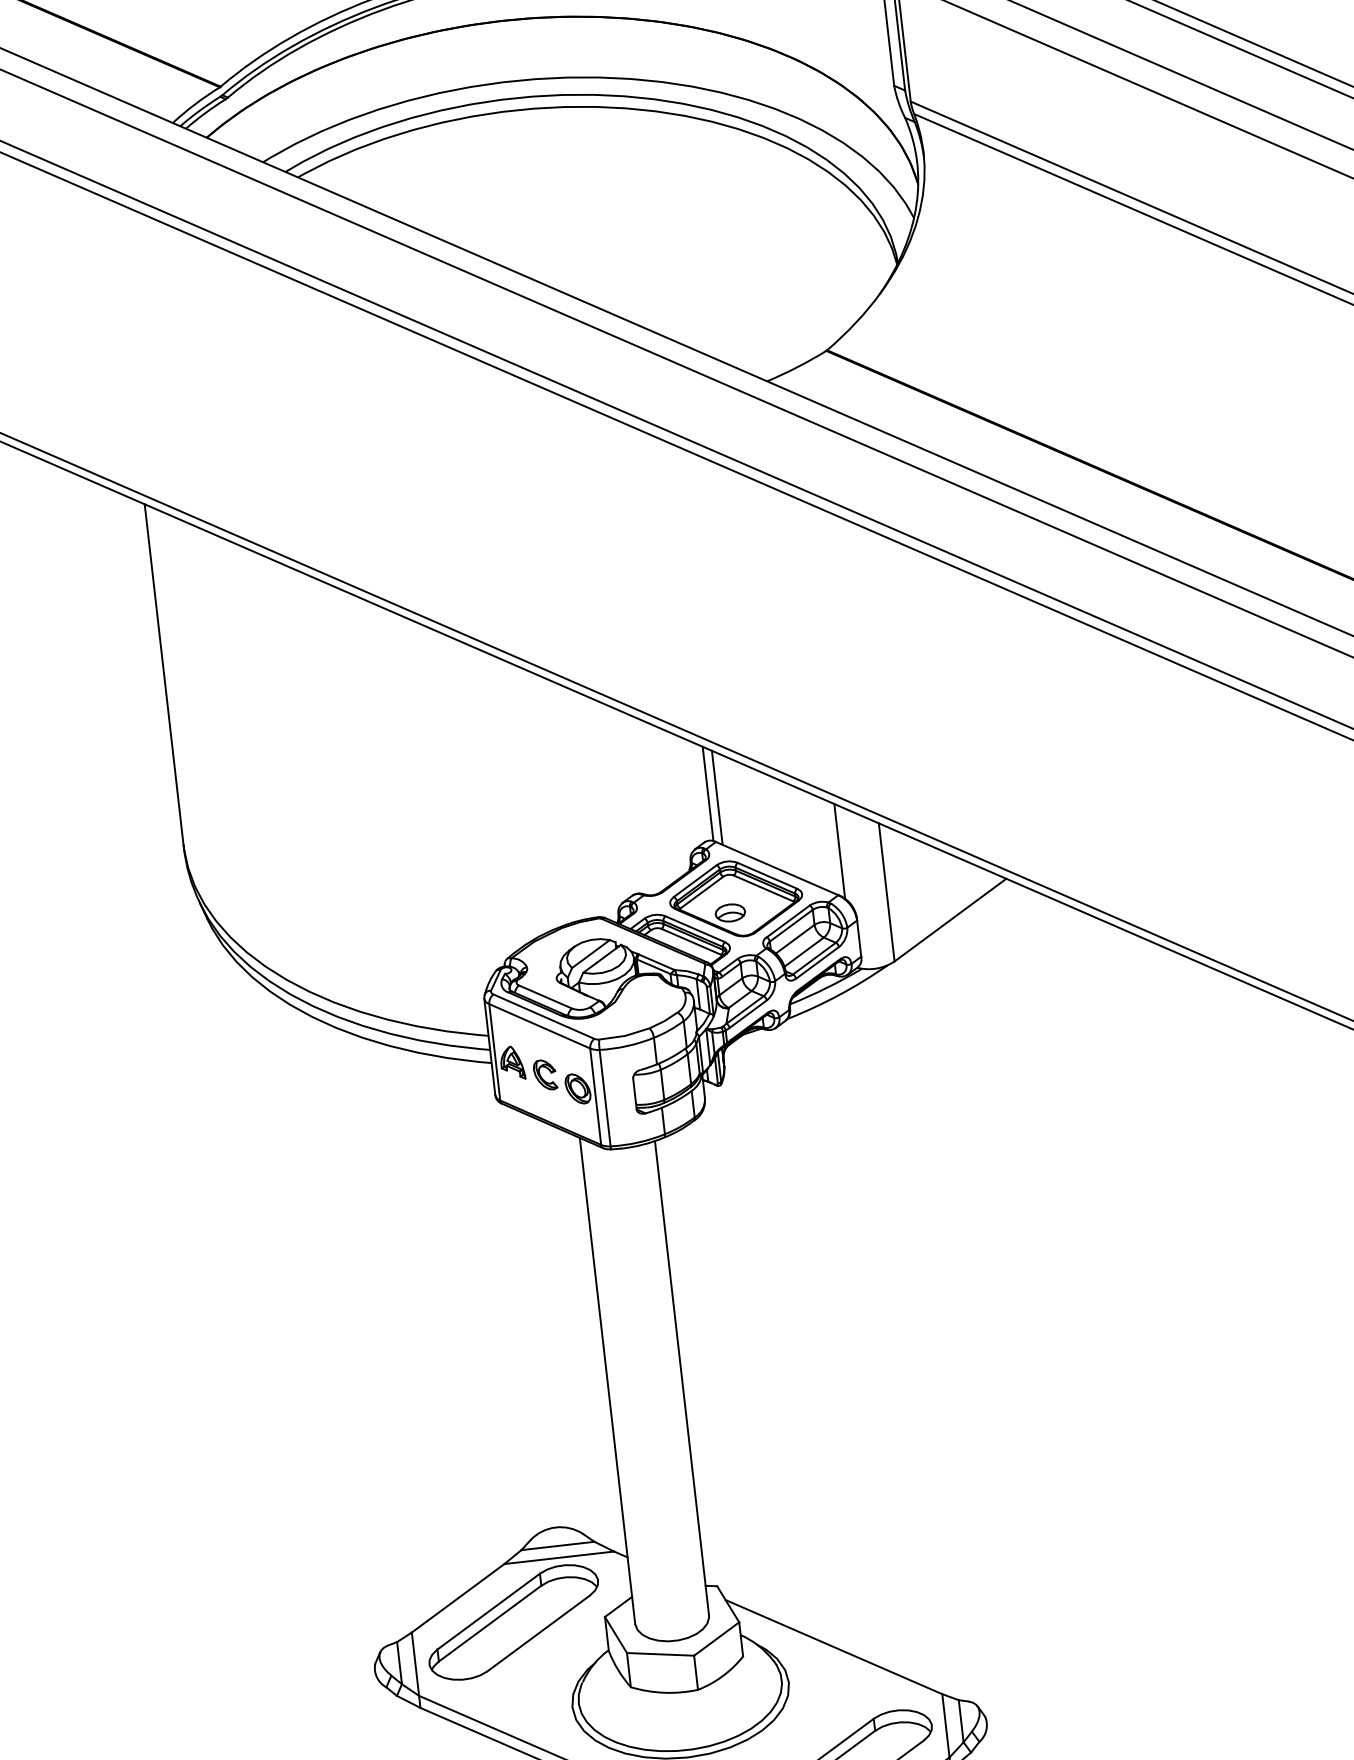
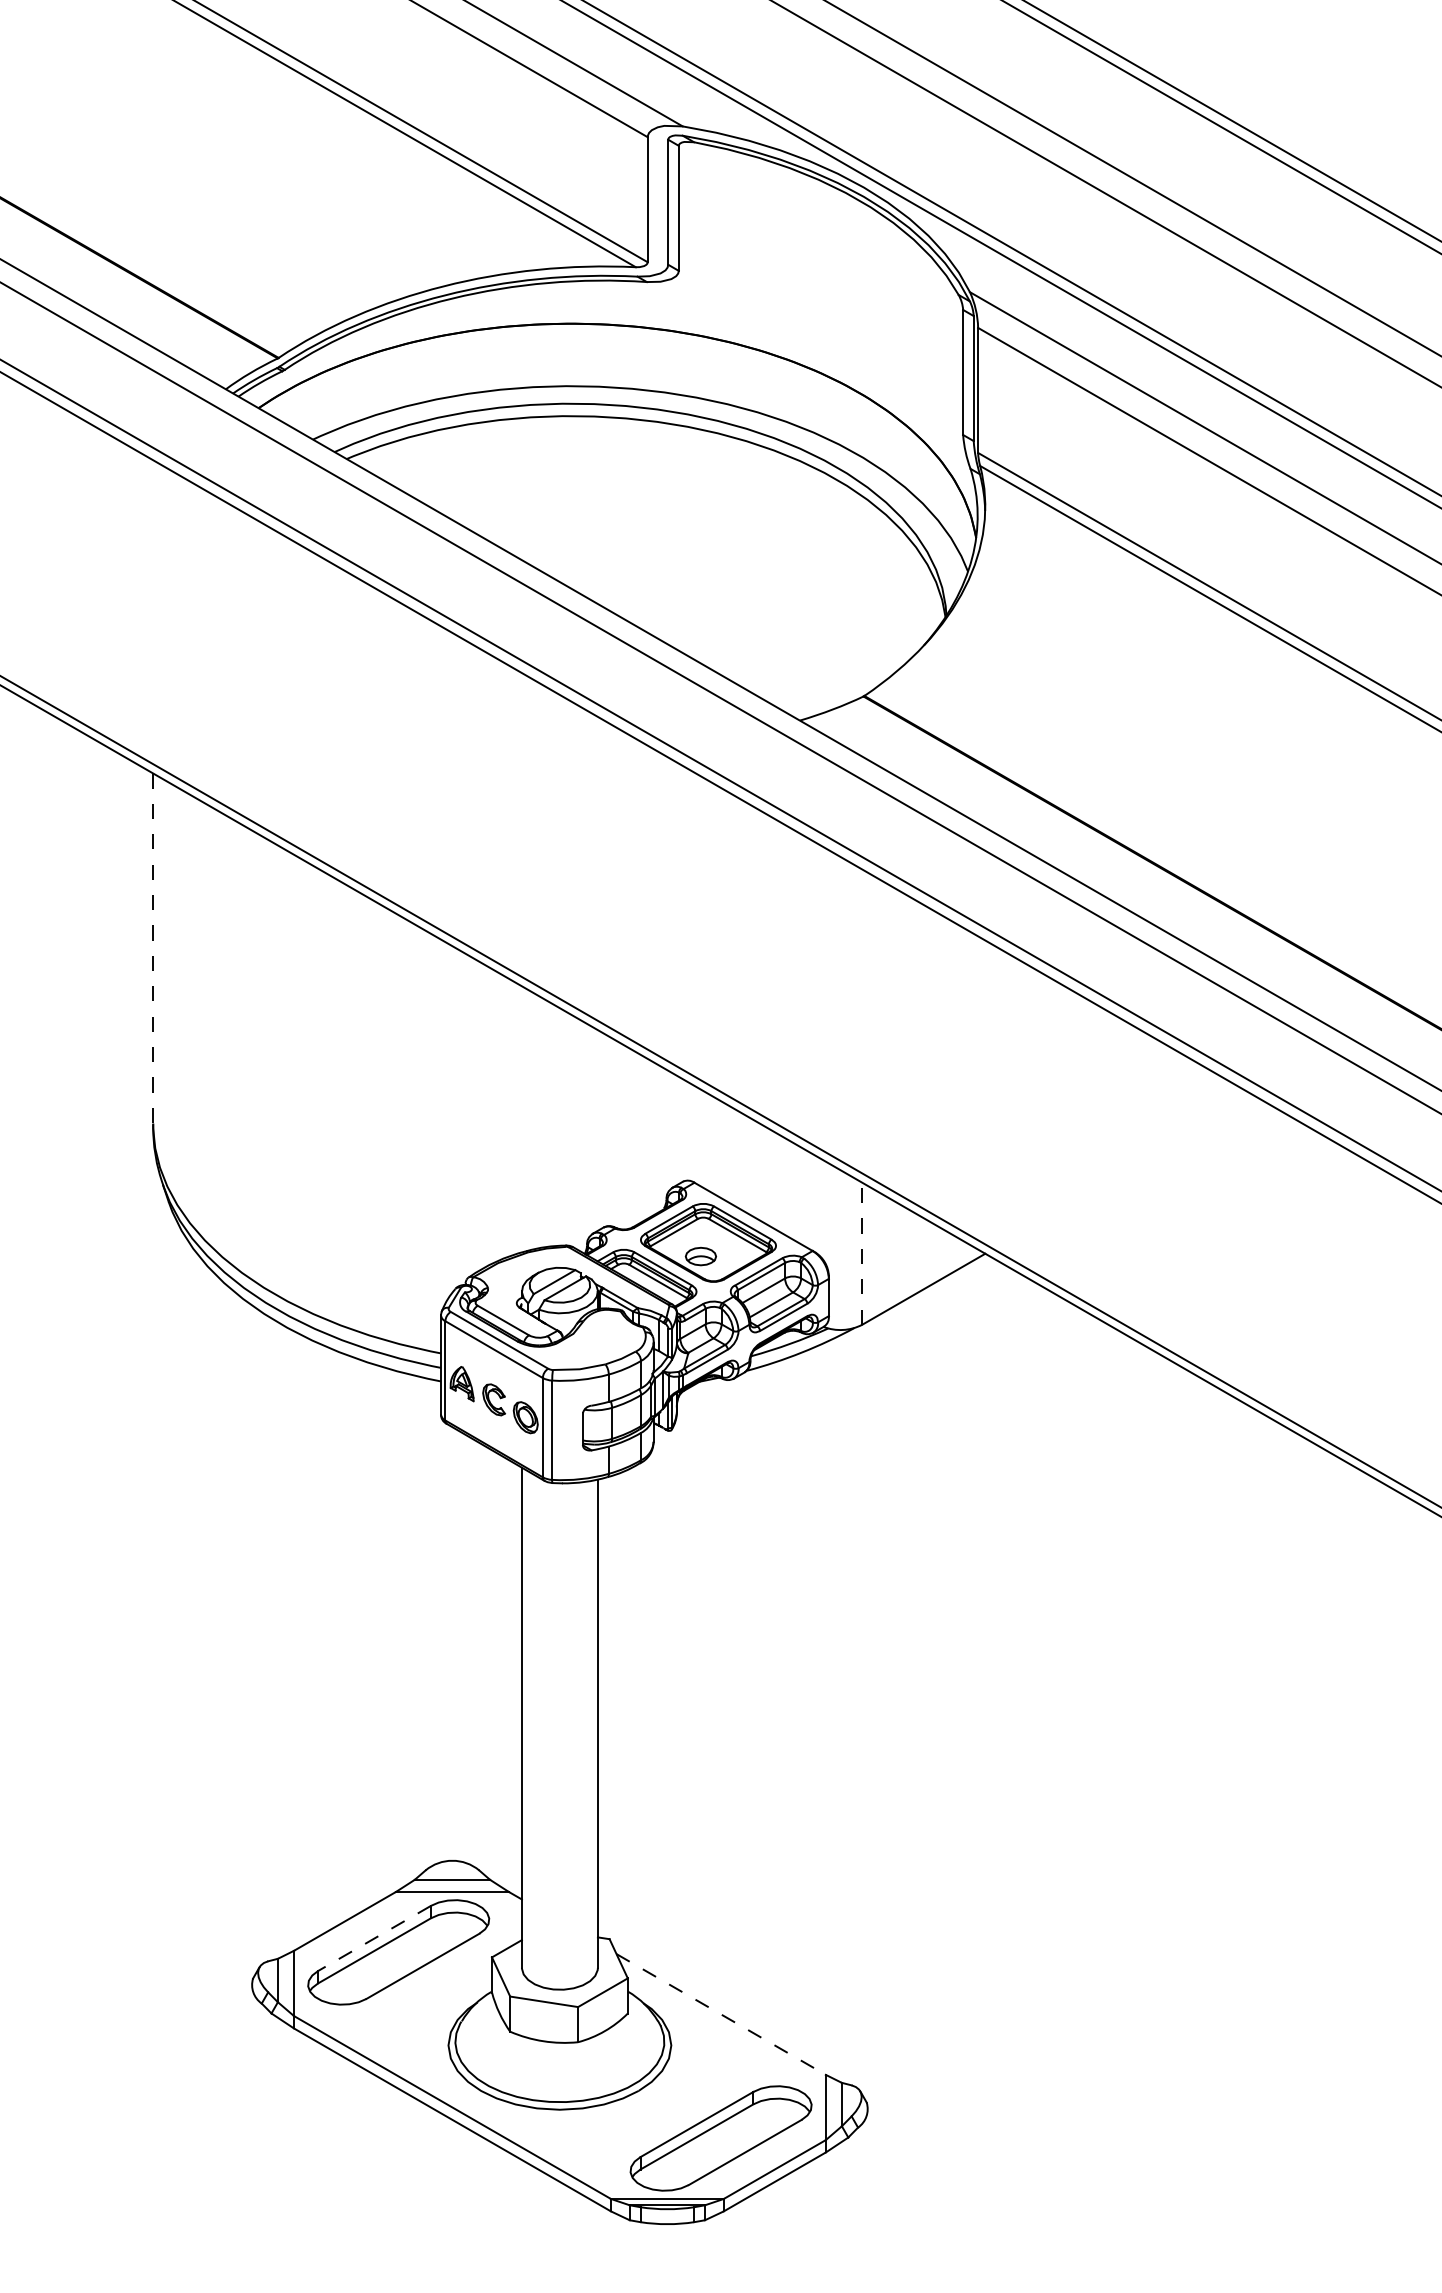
line: (164, 675) -> (153, 949), solid -> dashed
line: (708, 793) -> (692, 1132), removed
line: (716, 797) -> (700, 1137), removed
line: (840, 851) -> (819, 1206), removed
line: (886, 892) -> (862, 1253), solid -> dashed
line: (488, 1611) -> (374, 1938), solid -> dashed
line: (834, 1647) -> (721, 2014), solid -> dashed

